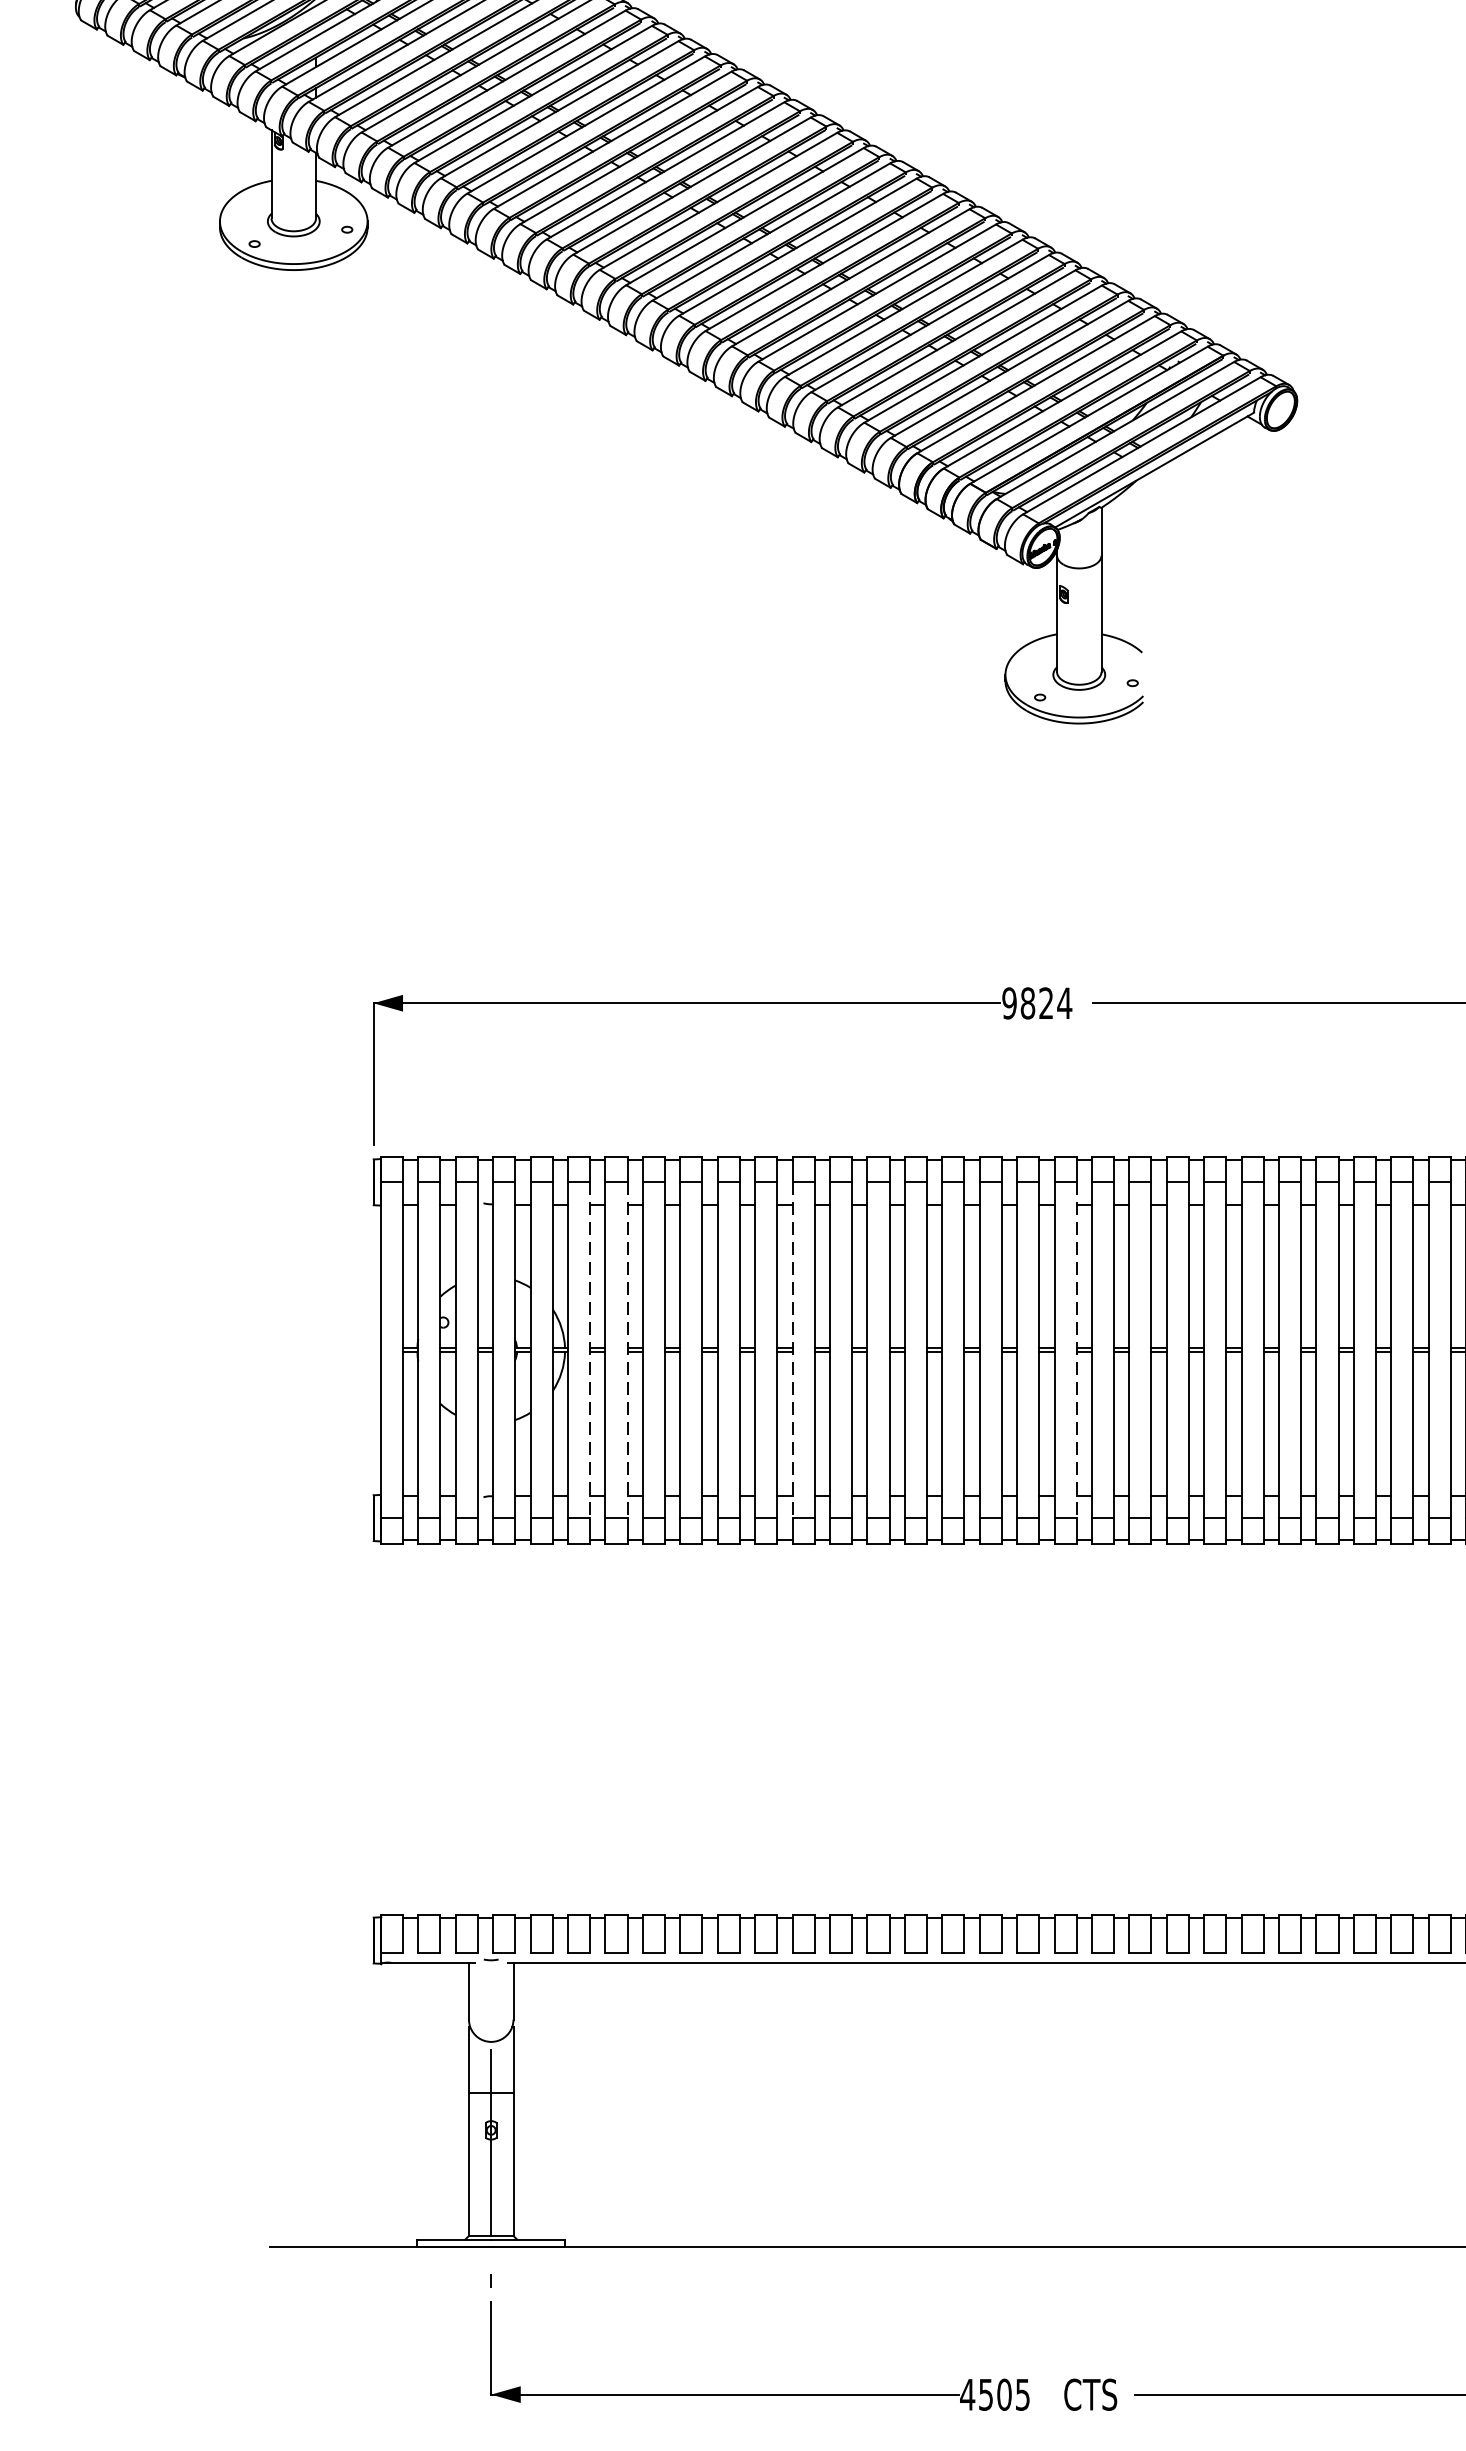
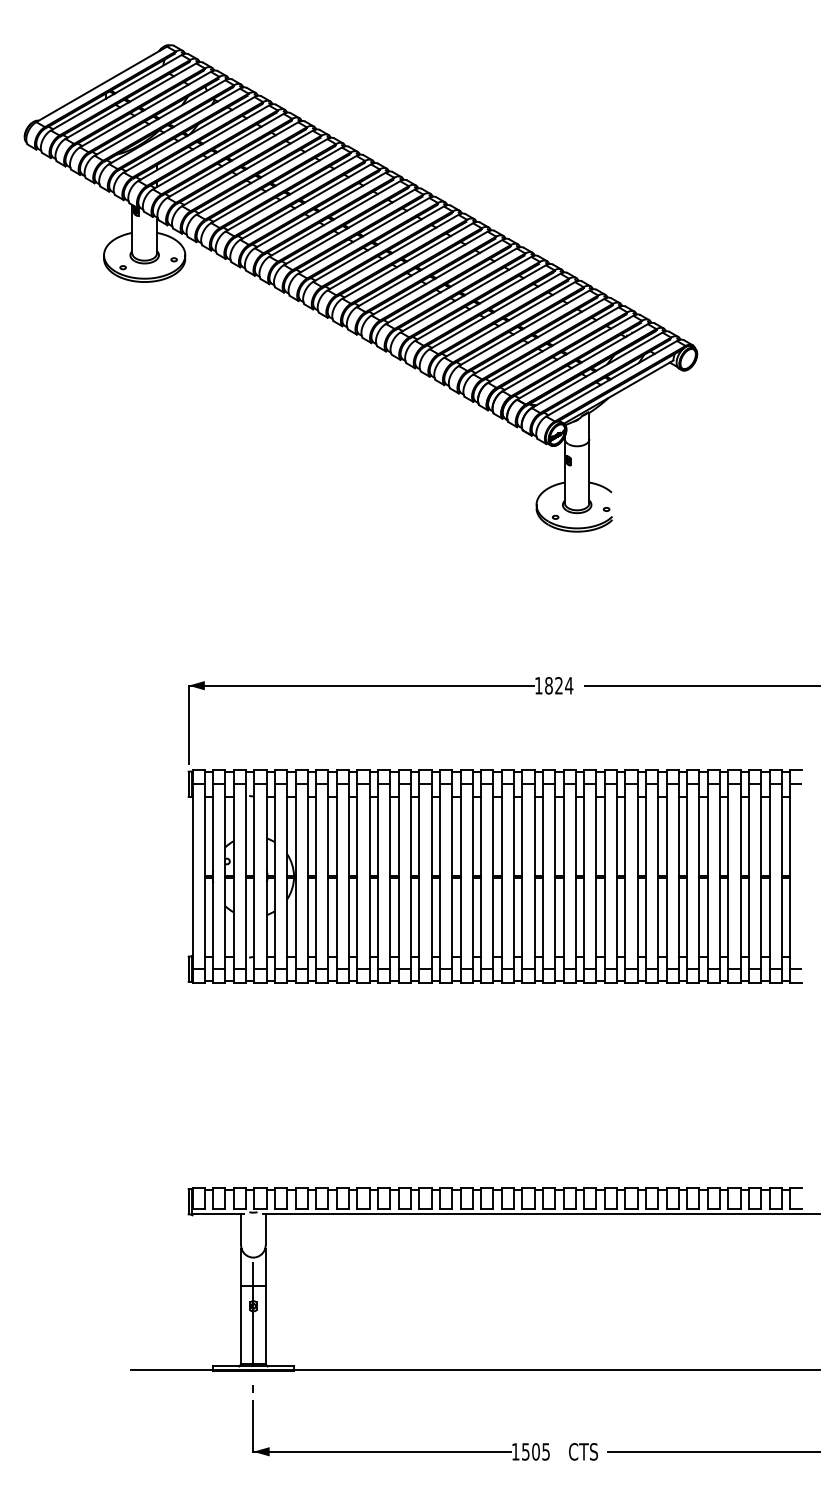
text: (1009, 1002) -> (538, 685), 9824 -> 1824
line: (589, 1351) -> (307, 877), dashed -> solid
line: (627, 1351) -> (328, 877), dashed -> solid
line: (792, 1351) -> (419, 877), dashed -> solid
line: (1076, 1351) -> (575, 877), dashed -> solid
text: (967, 2394) -> (515, 1451), 4505 -> 1505

